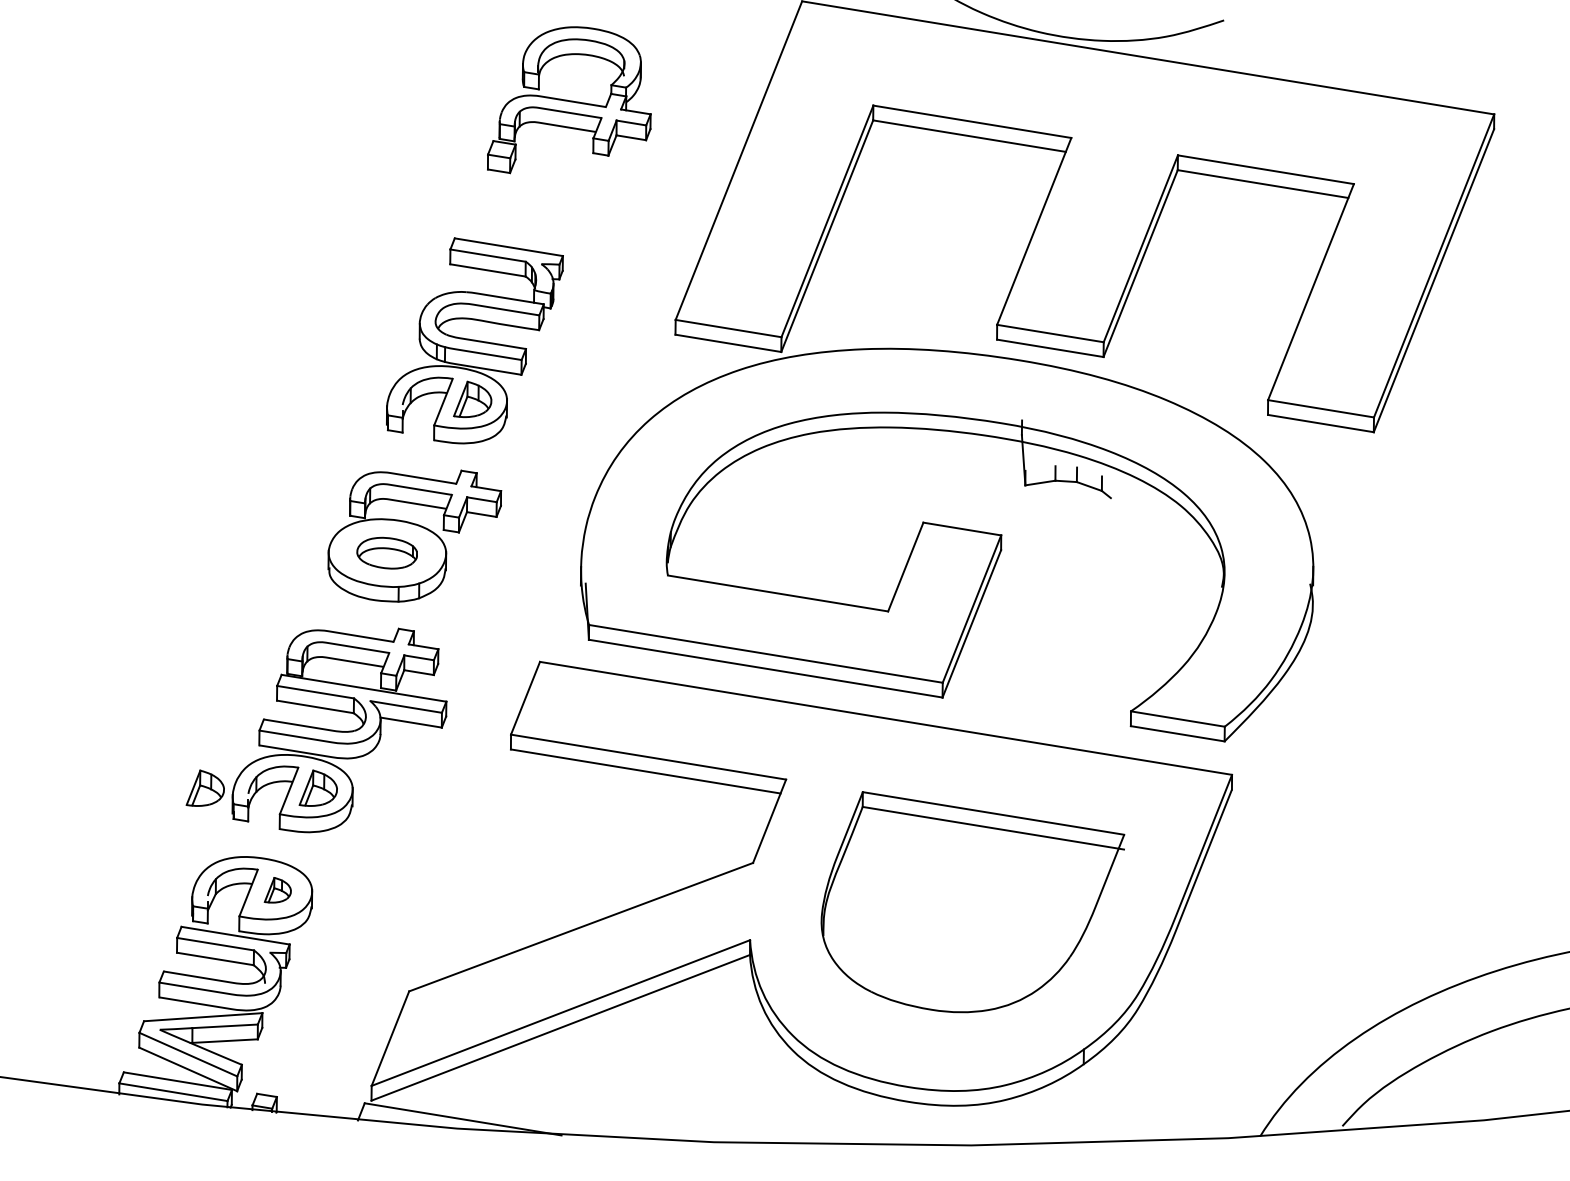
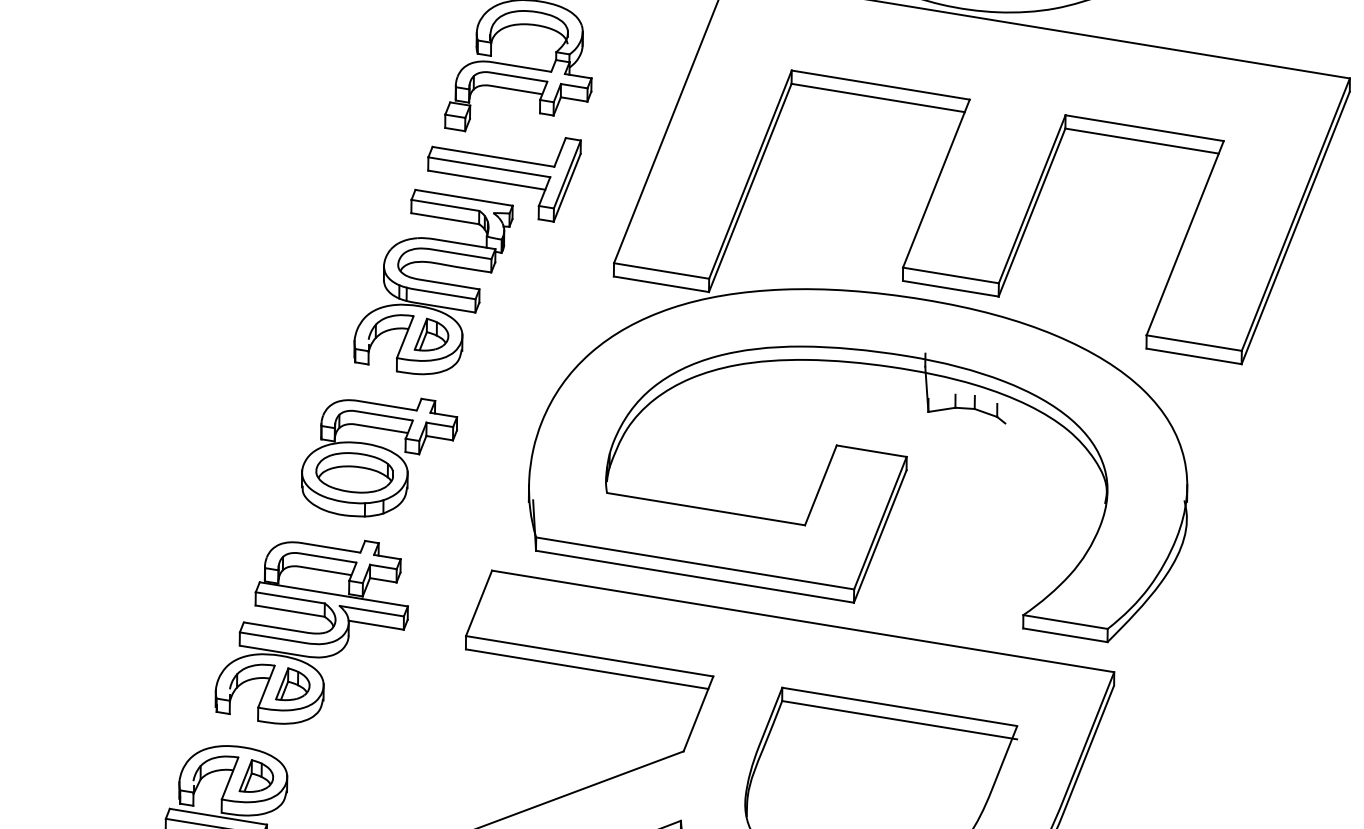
part: (553, 226) -> (504, 179), added
part: (386, 553) -> (354, 473), size x1.43
part: (204, 787) -> (190, 683), removed
part: (277, 889) -> (256, 775), size x1.43

